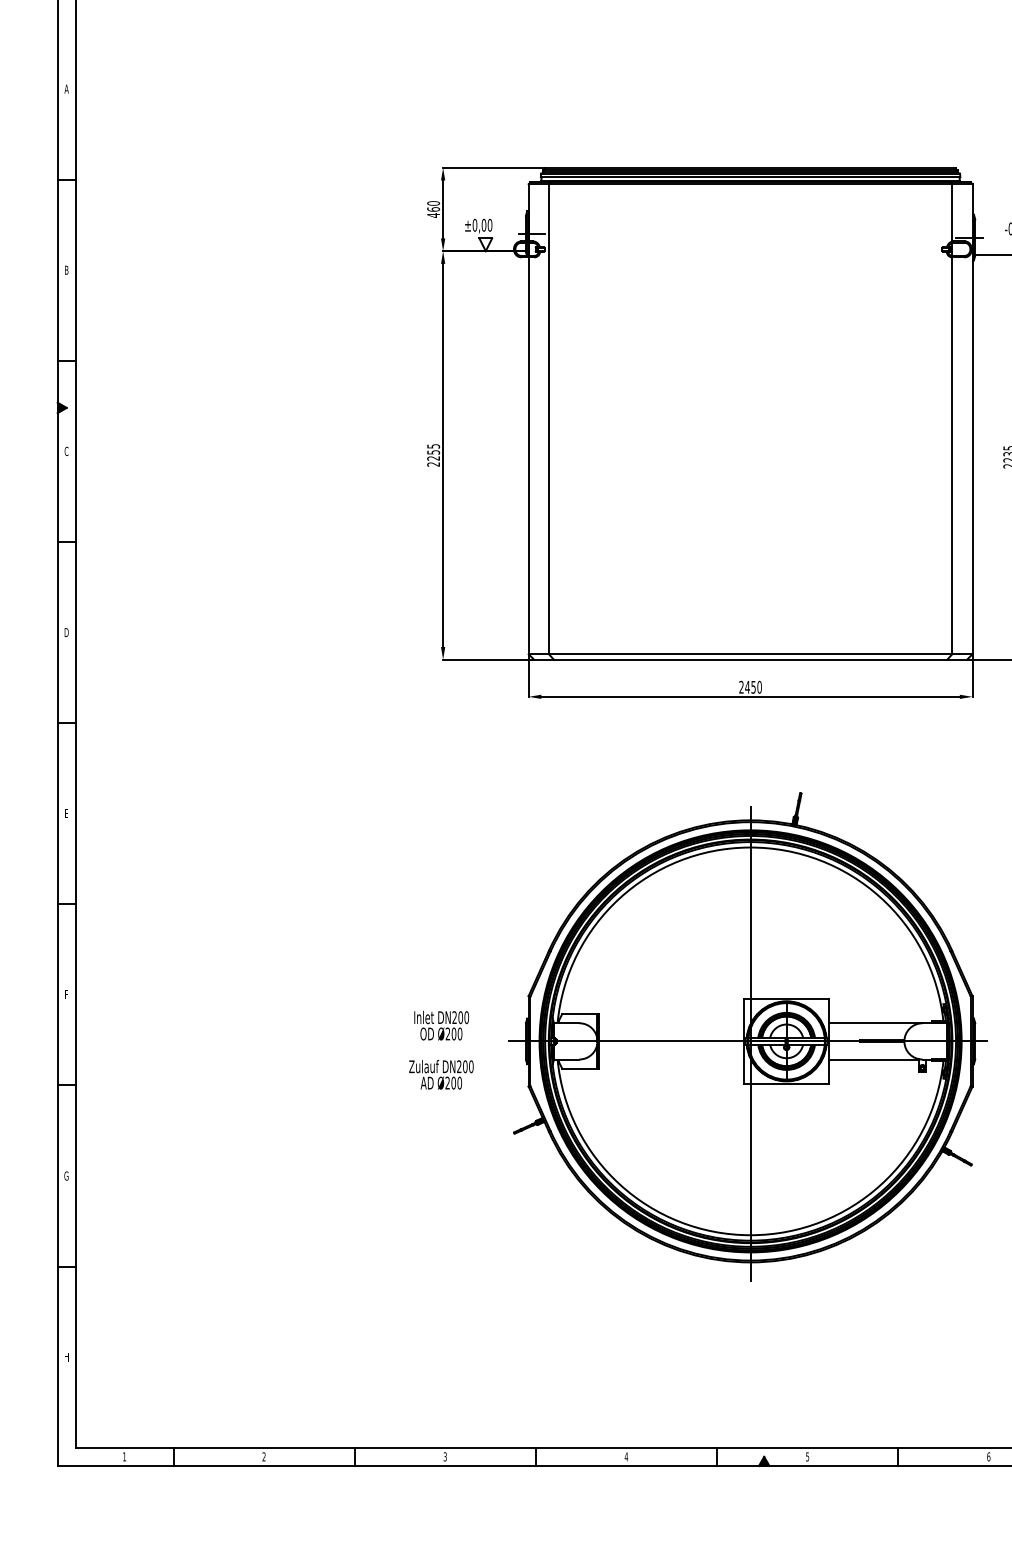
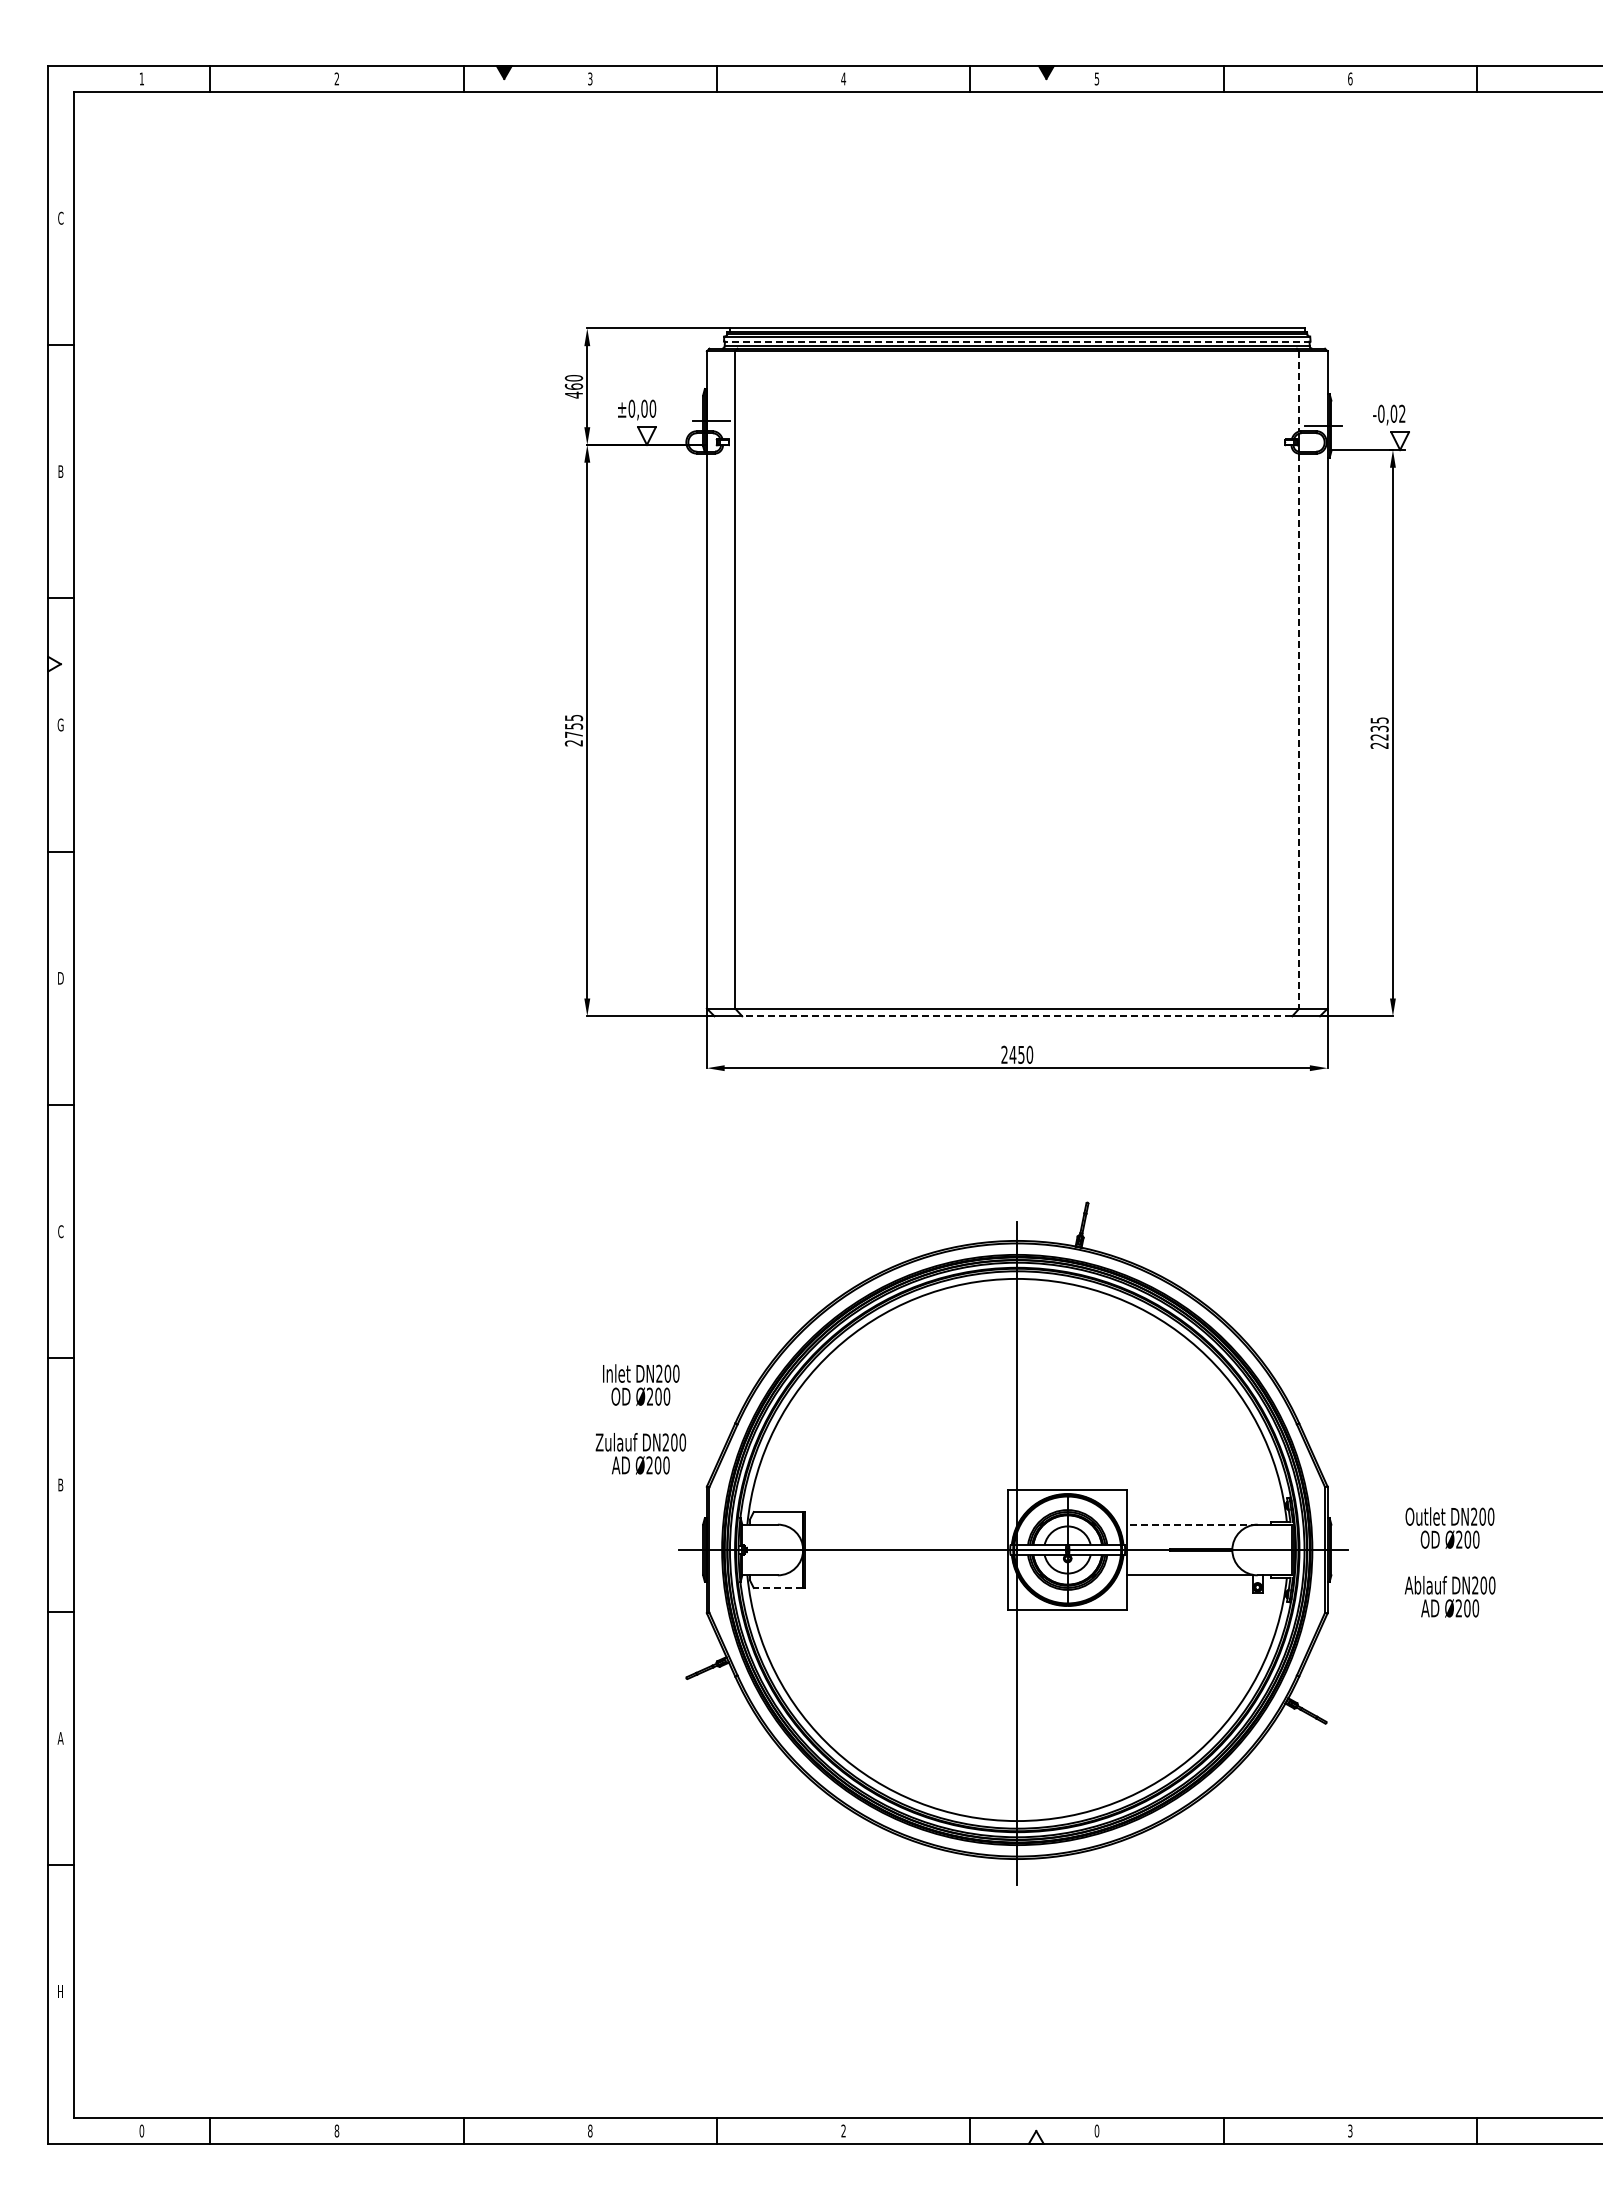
text: (66, 88) -> (60, 217), A -> C
line: (750, 177) -> (1016, 341), solid -> dashed
line: (952, 212) -> (1299, 391), solid -> dashed
fill: (62, 407) -> (54, 663), removed
text: (66, 451) -> (60, 724), C -> G
line: (952, 456) -> (1299, 731), solid -> dashed
text: (433, 458) -> (573, 734), 2255 -> 2755
line: (750, 659) -> (1016, 1016), solid -> dashed
text: (66, 813) -> (60, 1231), E -> C
text: (66, 994) -> (60, 1484), F -> B
line: (875, 1023) -> (1191, 1524), solid -> dashed
text: (441, 1050) -> (640, 1419), moved
line: (579, 1068) -> (777, 1588), solid -> dashed
text: (66, 1175) -> (60, 1737), G -> A
text: (124, 1456) -> (141, 2130), 1 -> 0
text: (263, 1456) -> (336, 2130), 2 -> 8
text: (445, 1456) -> (590, 2130), 3 -> 8
text: (626, 1456) -> (843, 2130), 4 -> 2
text: (807, 1456) -> (1096, 2130), 5 -> 0
text: (988, 1456) -> (1350, 2130), 6 -> 3
fill: (763, 1461) -> (1035, 2137), removed

